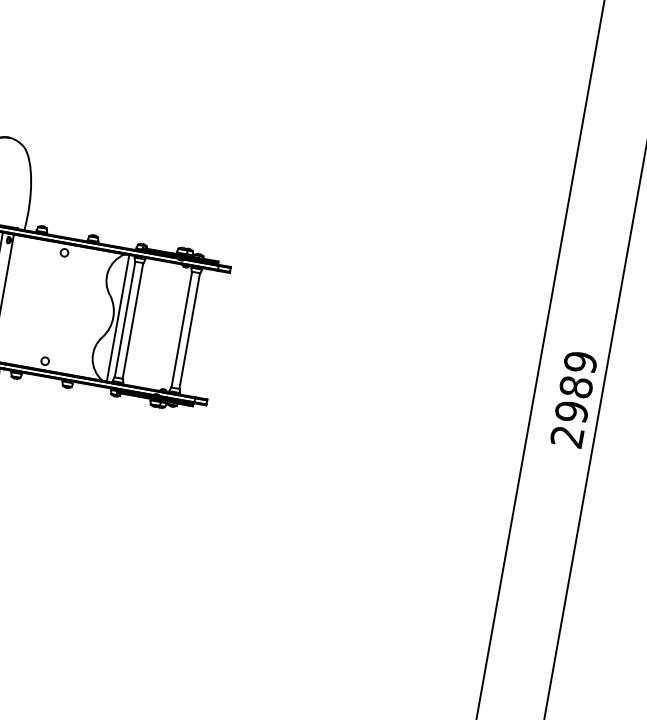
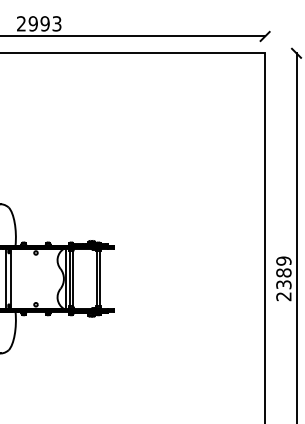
text: (571, 411) -> (283, 284), 2989 -> 2389

